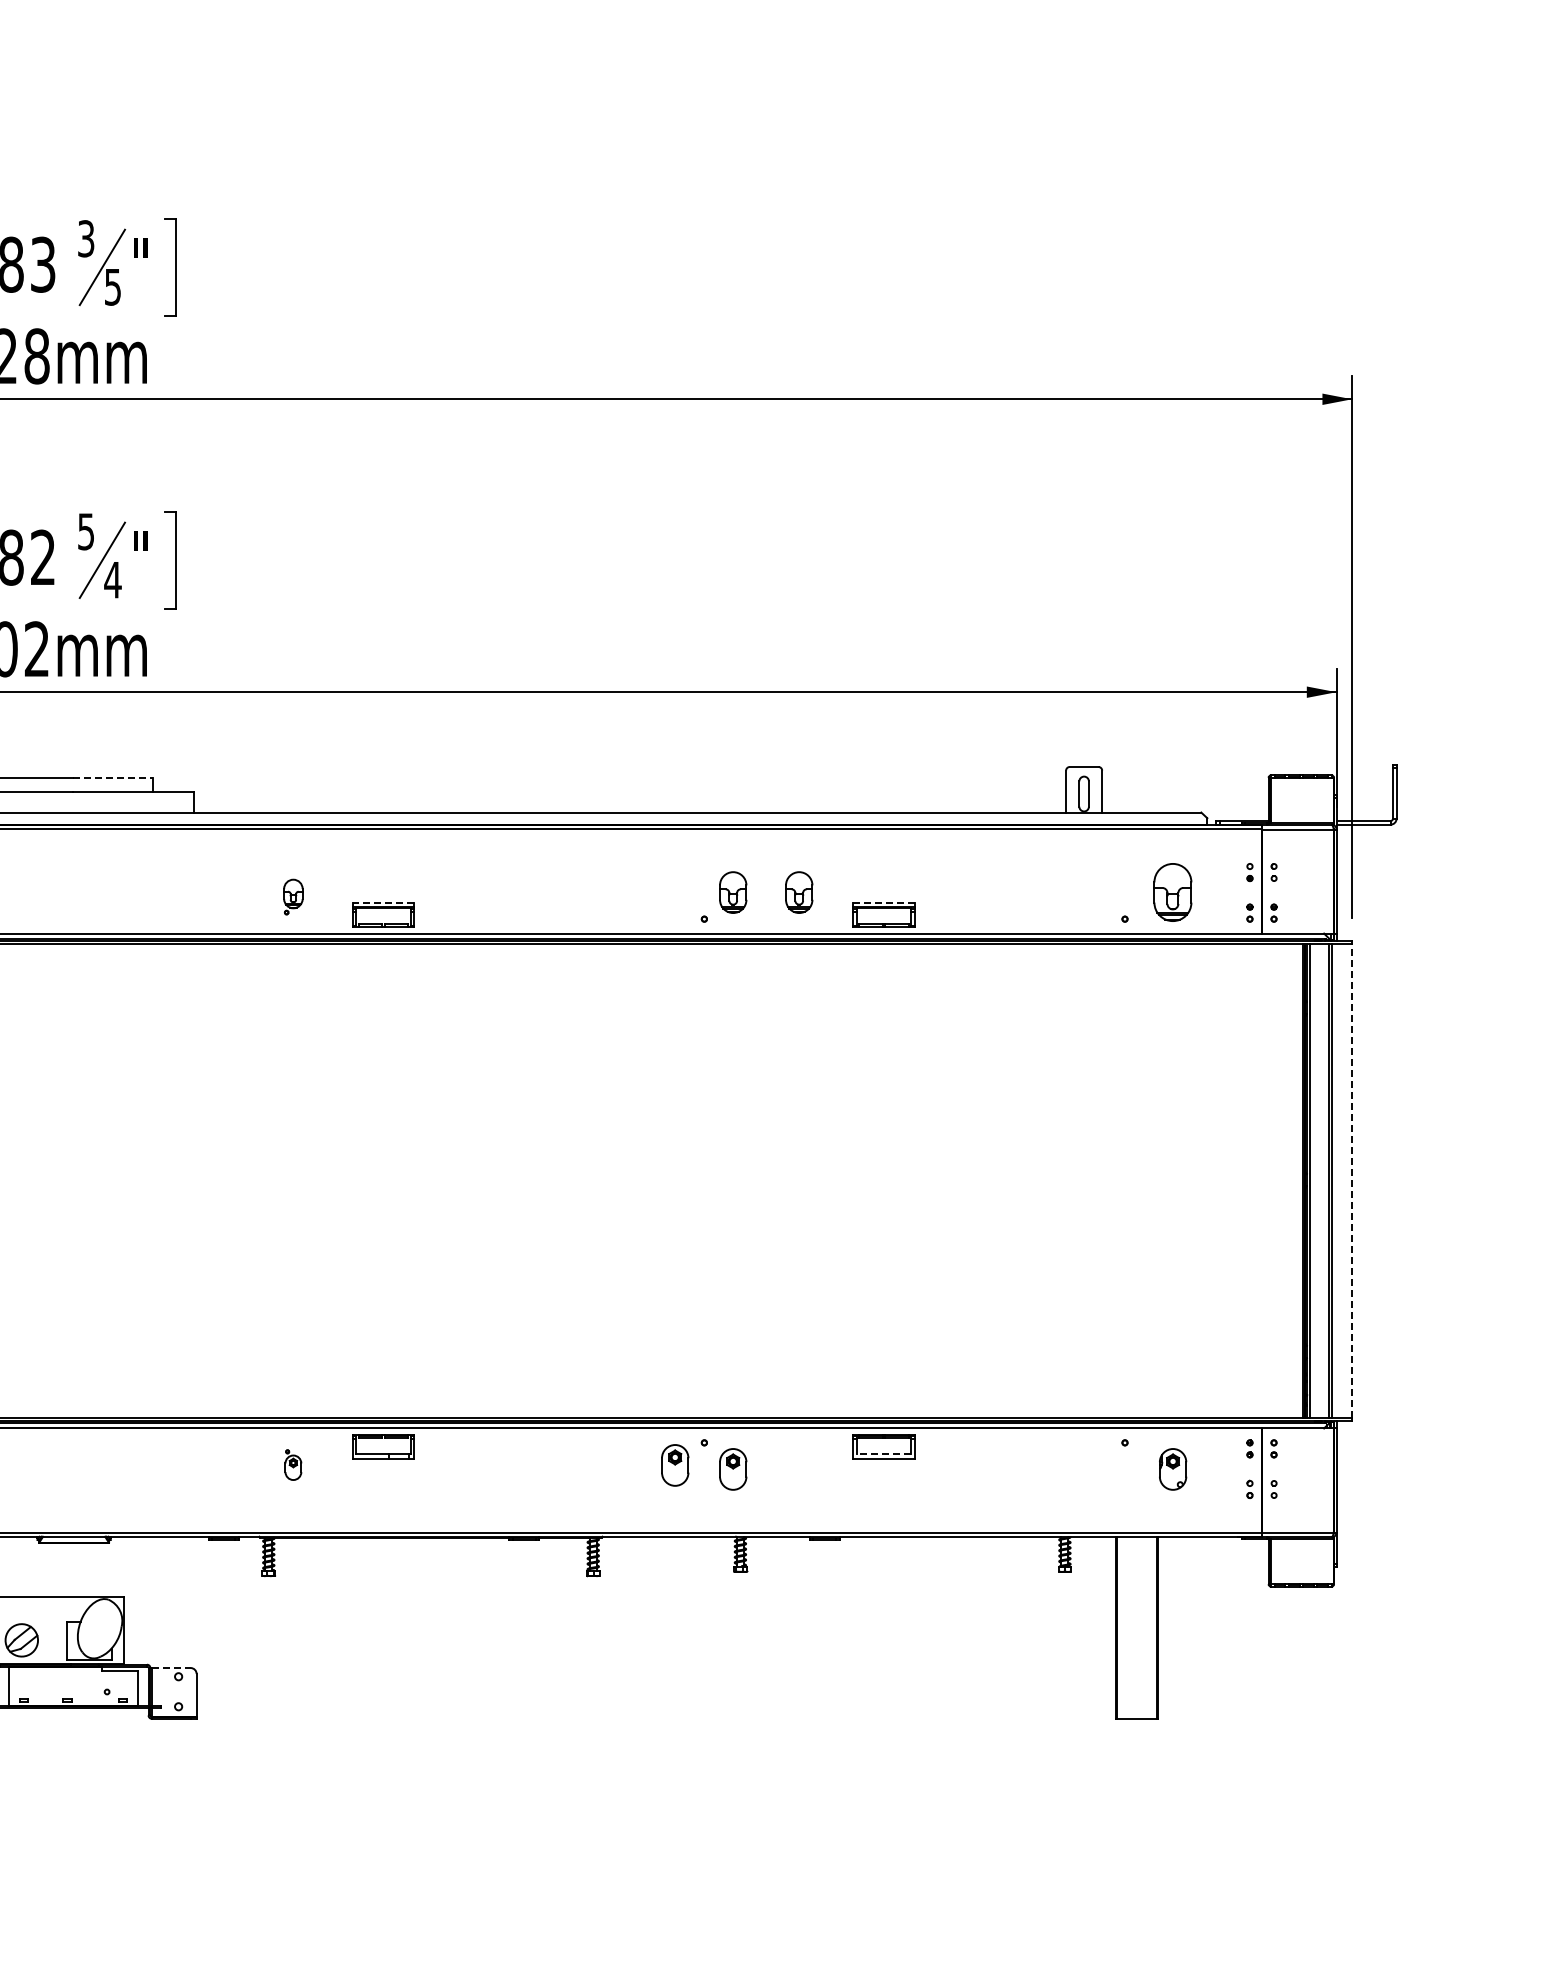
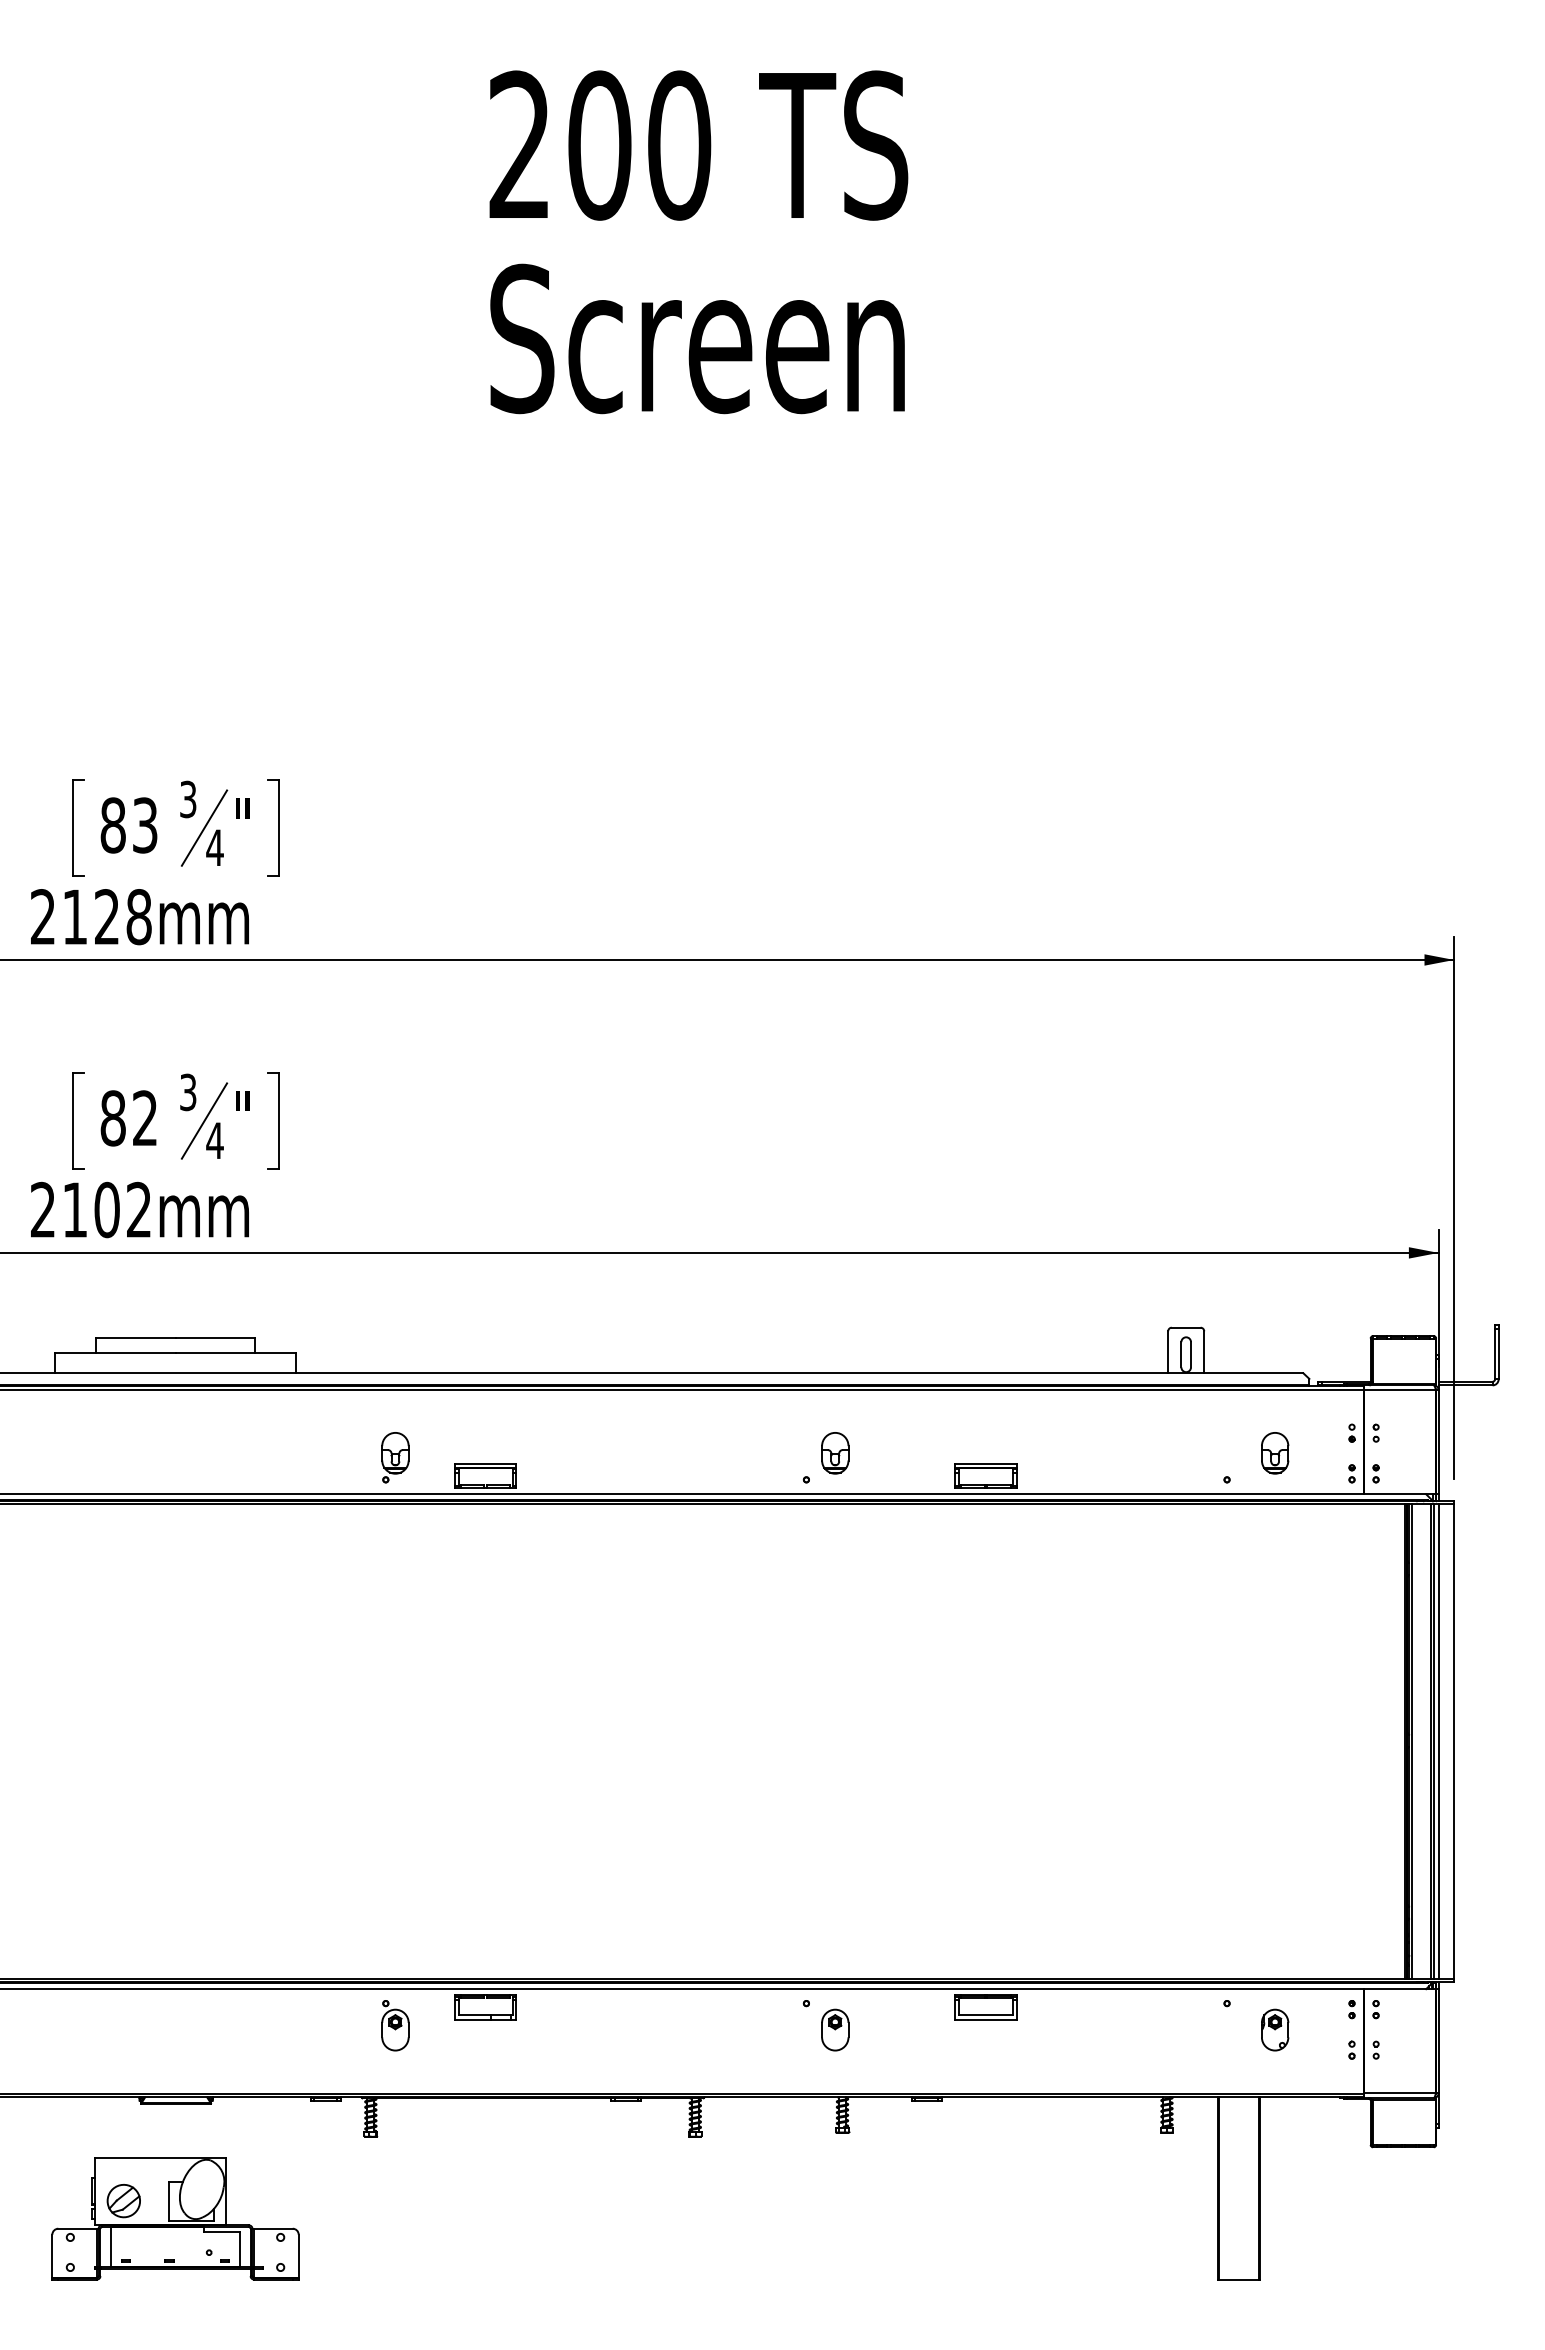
text: (112, 286) -> (214, 847), 5 -> 4
text: (86, 530) -> (188, 1091), 5 -> 3
line: (113, 777) -> (215, 1338), dashed -> solid
part: (799, 892) -> (901, 1453), removed
part: (1173, 892) -> (1275, 1453), size x0.71
part: (293, 896) -> (395, 1457), size x1.43
line: (383, 902) -> (485, 1463), dashed -> solid
line: (884, 902) -> (986, 1463), dashed -> solid
line: (1336, 1180) -> (1438, 1741), added
line: (1352, 1180) -> (1454, 1741), dashed -> solid
line: (883, 1454) -> (985, 2015), dashed -> solid
part: (293, 1464) -> (395, 2025), size x1.67
part: (675, 1464) -> (777, 2025), removed
line: (171, 1667) -> (273, 2228), dashed -> solid

